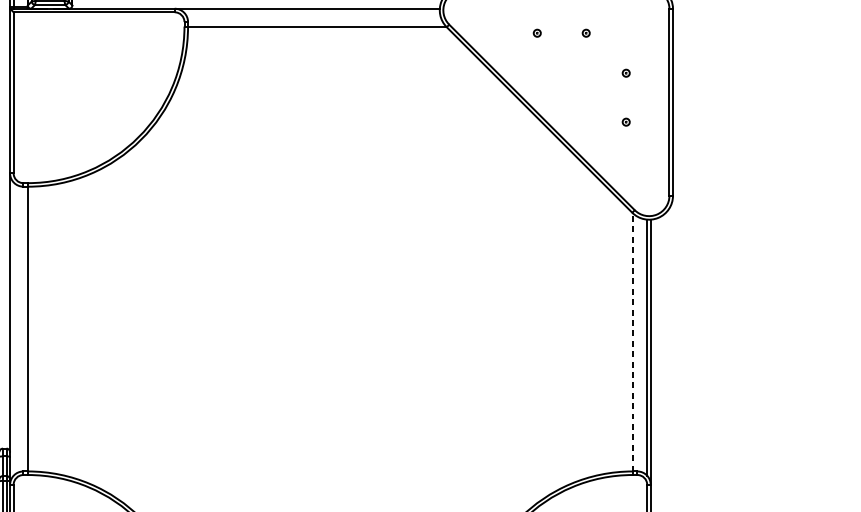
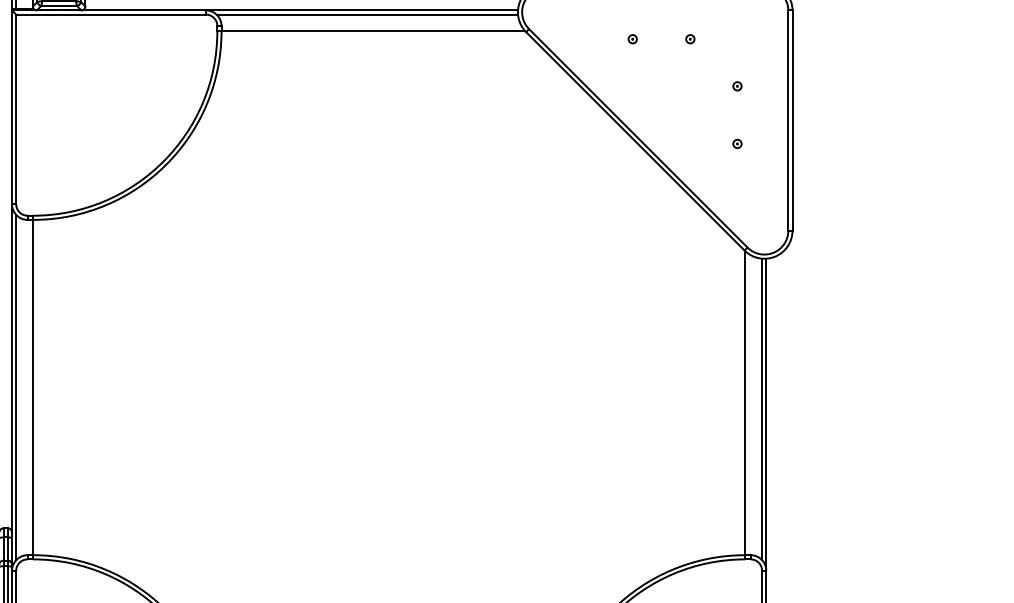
line: (312, 12) -> (367, 14), added
line: (13, 329) -> (16, 387), added
line: (633, 342) -> (745, 403), dashed -> solid

